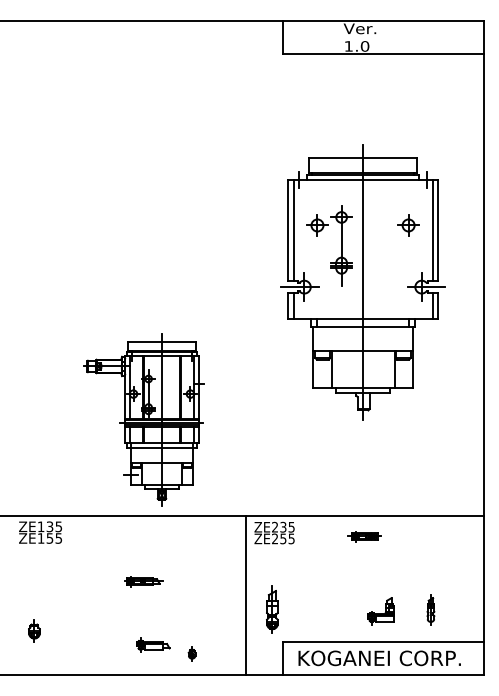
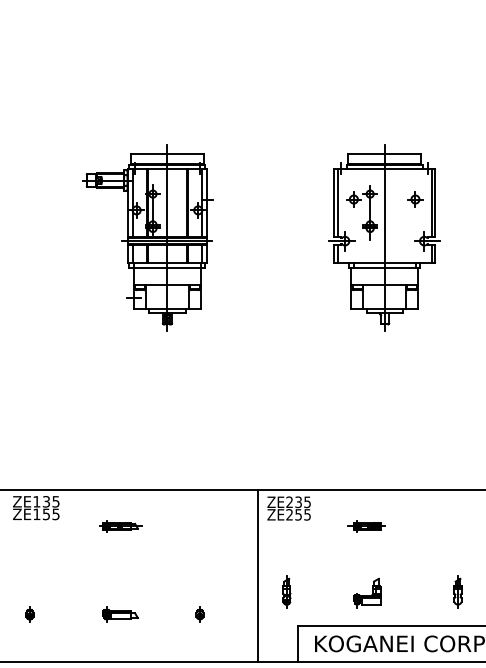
part: (362, 282) -> (384, 237), size x0.62
part: (143, 419) -> (147, 237), moved
part: (364, 536) -> (366, 526), moved
part: (143, 581) -> (120, 526), moved
part: (272, 609) -> (286, 591), size x0.62
part: (380, 611) -> (366, 593), moved
part: (34, 630) -> (29, 613), size x0.62
part: (153, 644) -> (120, 613), moved
part: (191, 653) -> (199, 613), moved

